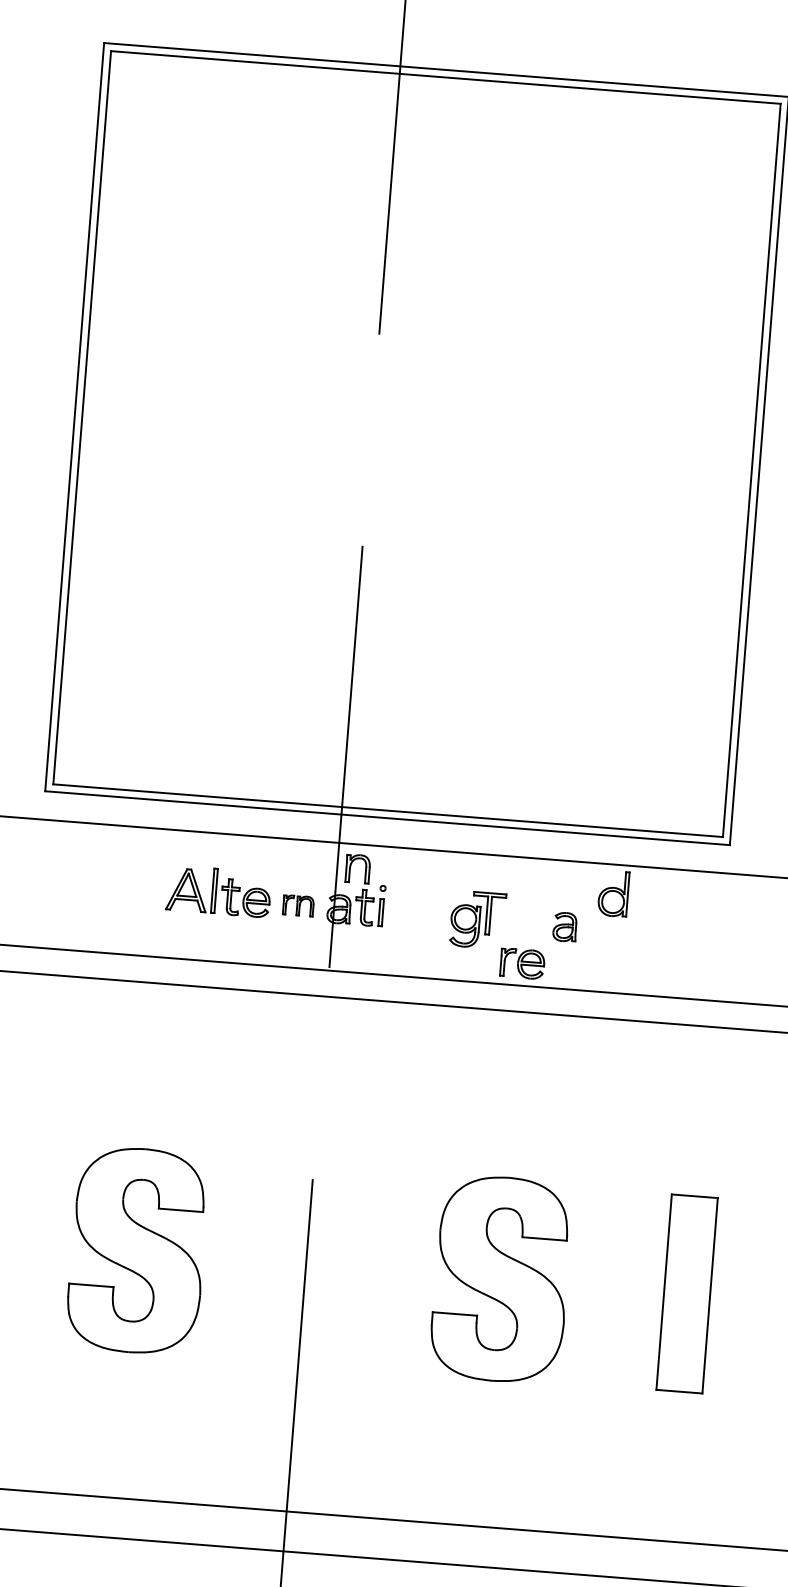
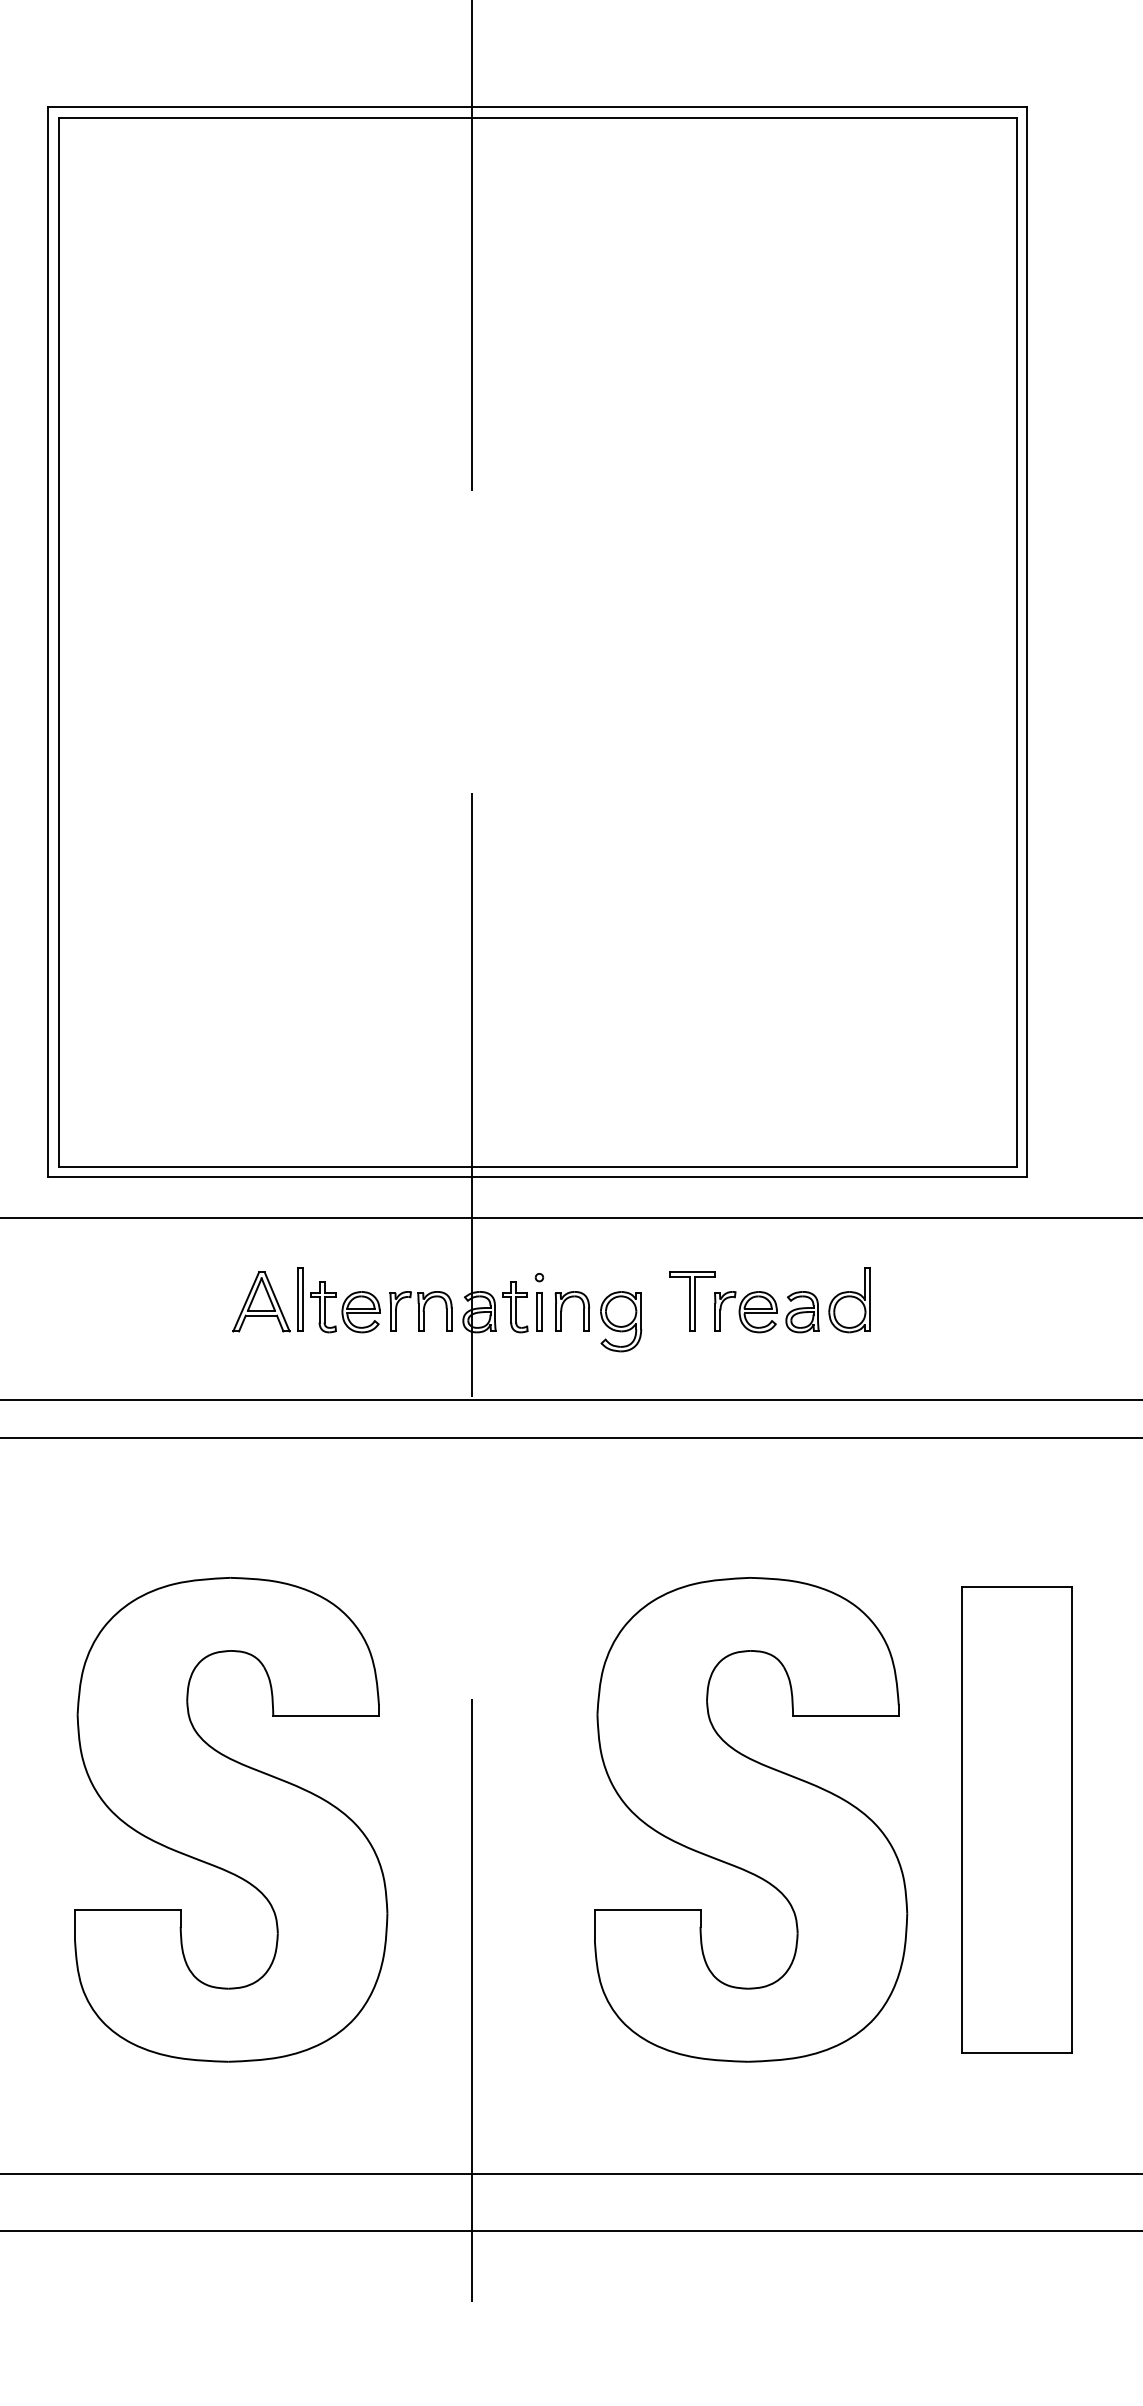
part: (350, 868) -> (562, 1311), moved
part: (613, 893) -> (849, 1300), moved
part: (298, 905) -> (420, 1311), size x1.43
part: (465, 925) -> (621, 1321), moved
part: (522, 964) -> (745, 1312), moved
part: (137, 1250) -> (231, 1819), size x1.67
part: (501, 1279) -> (751, 1819), size x1.67
part: (686, 1293) -> (1016, 1819), size x1.67

